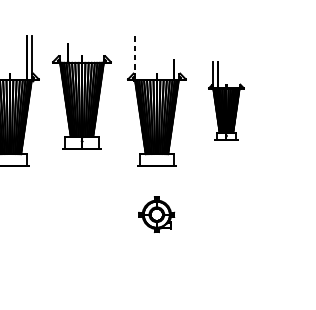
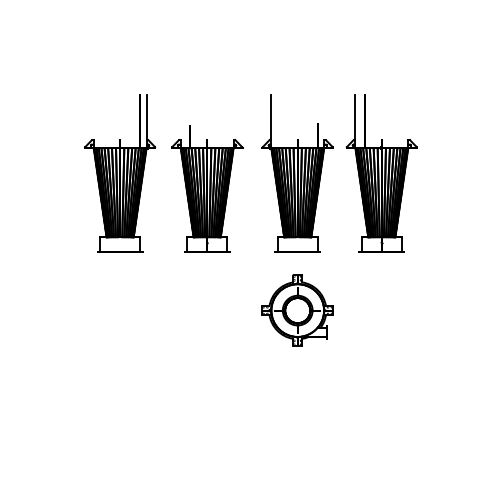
line: (135, 55) -> (271, 118), dashed -> solid
part: (82, 96) -> (207, 188), moved
part: (226, 101) -> (381, 173), size x1.67
part: (156, 214) -> (297, 310), size x1.67

